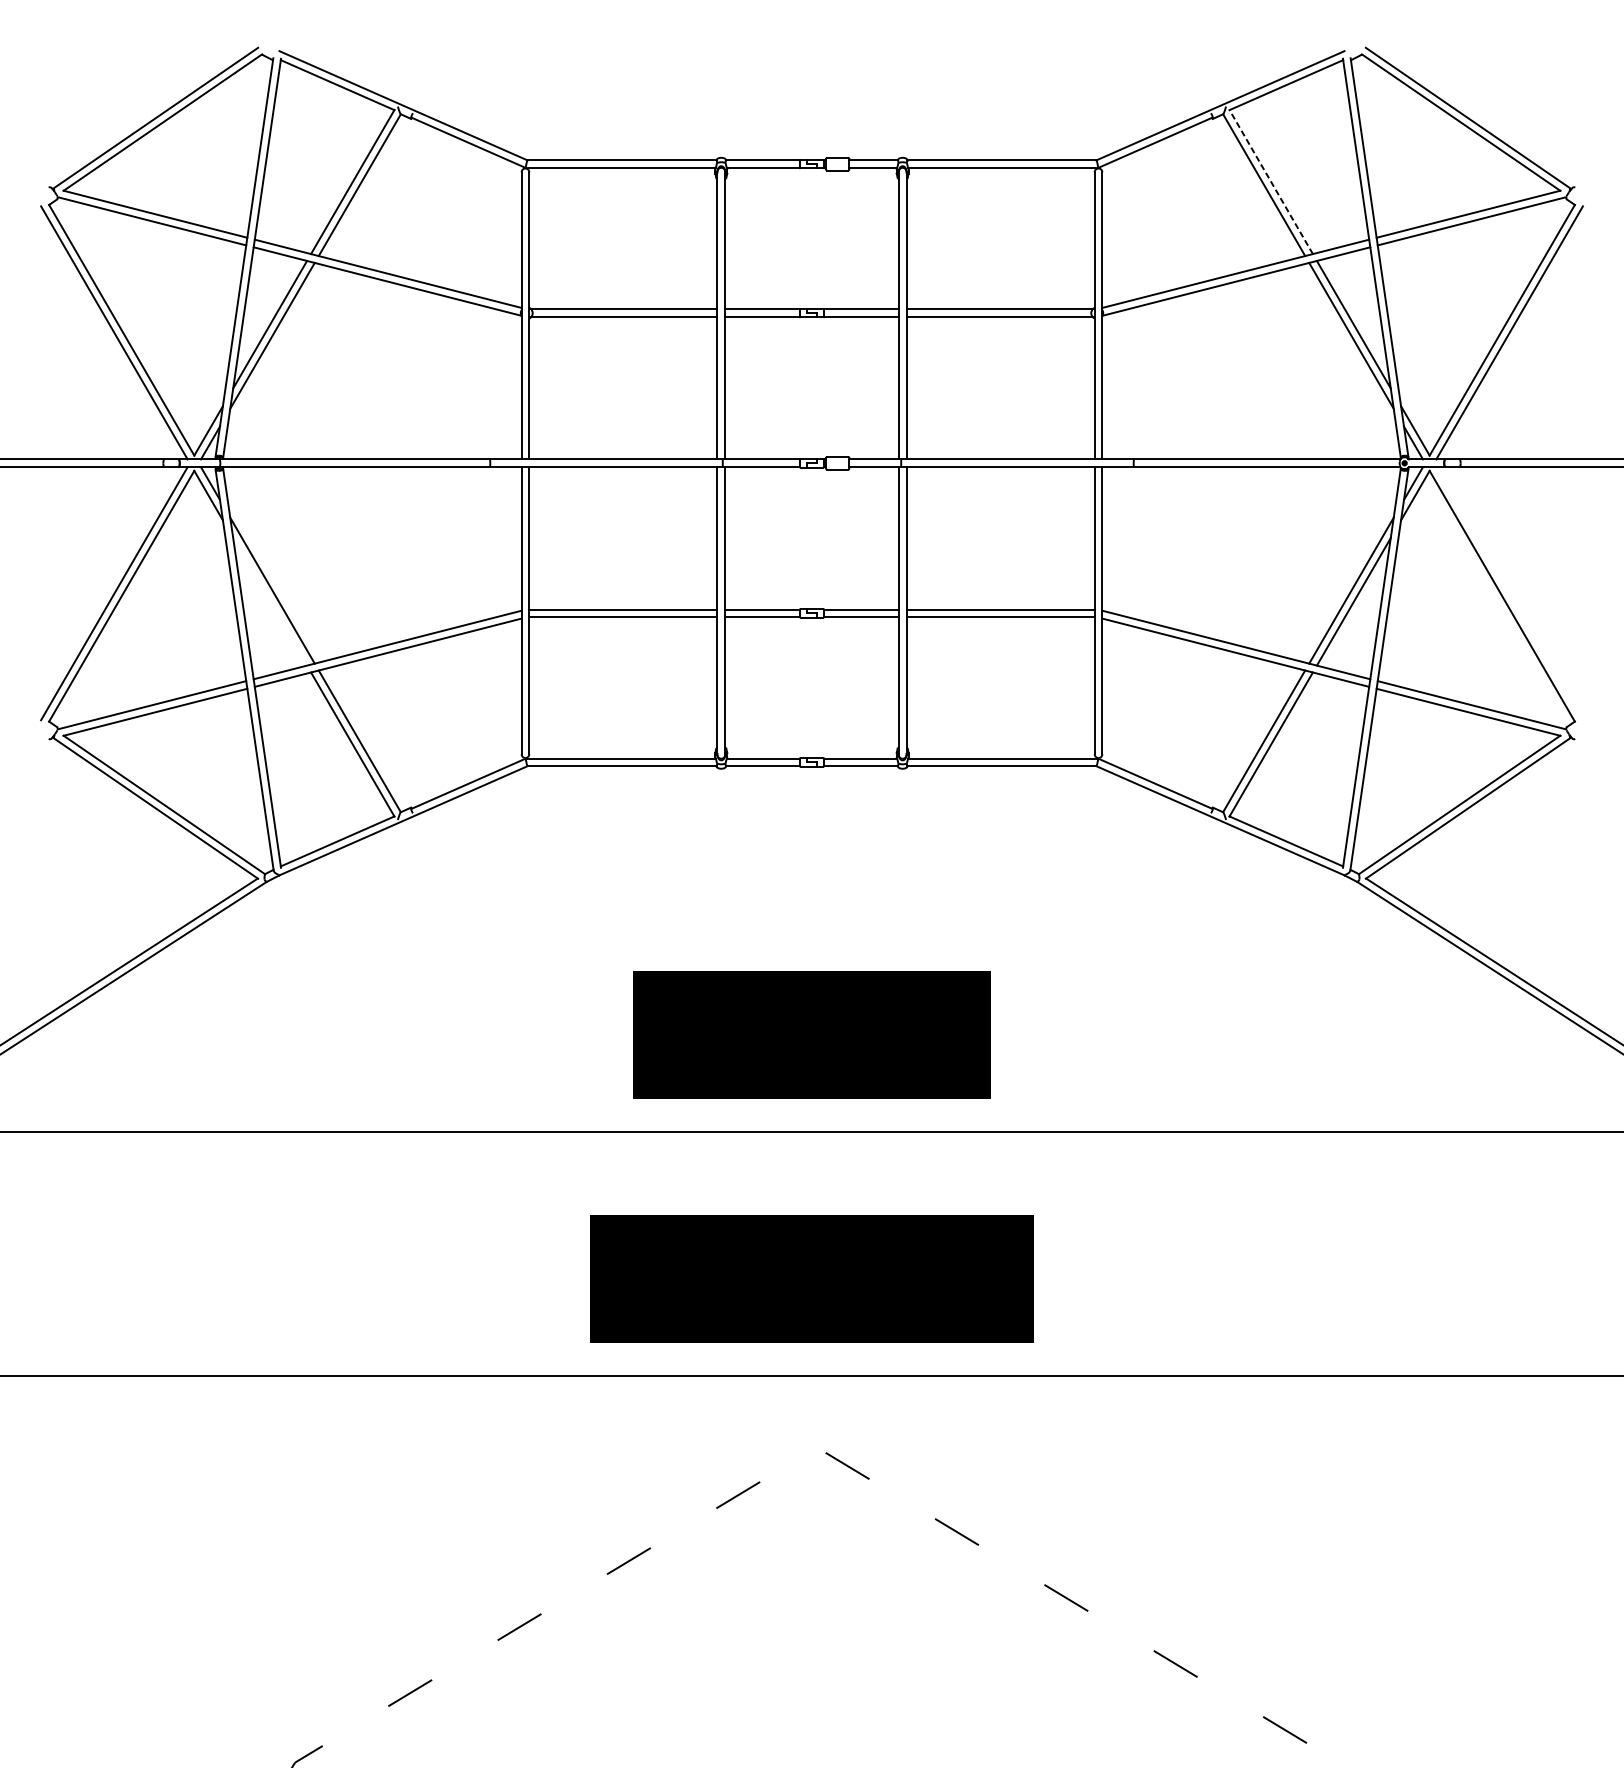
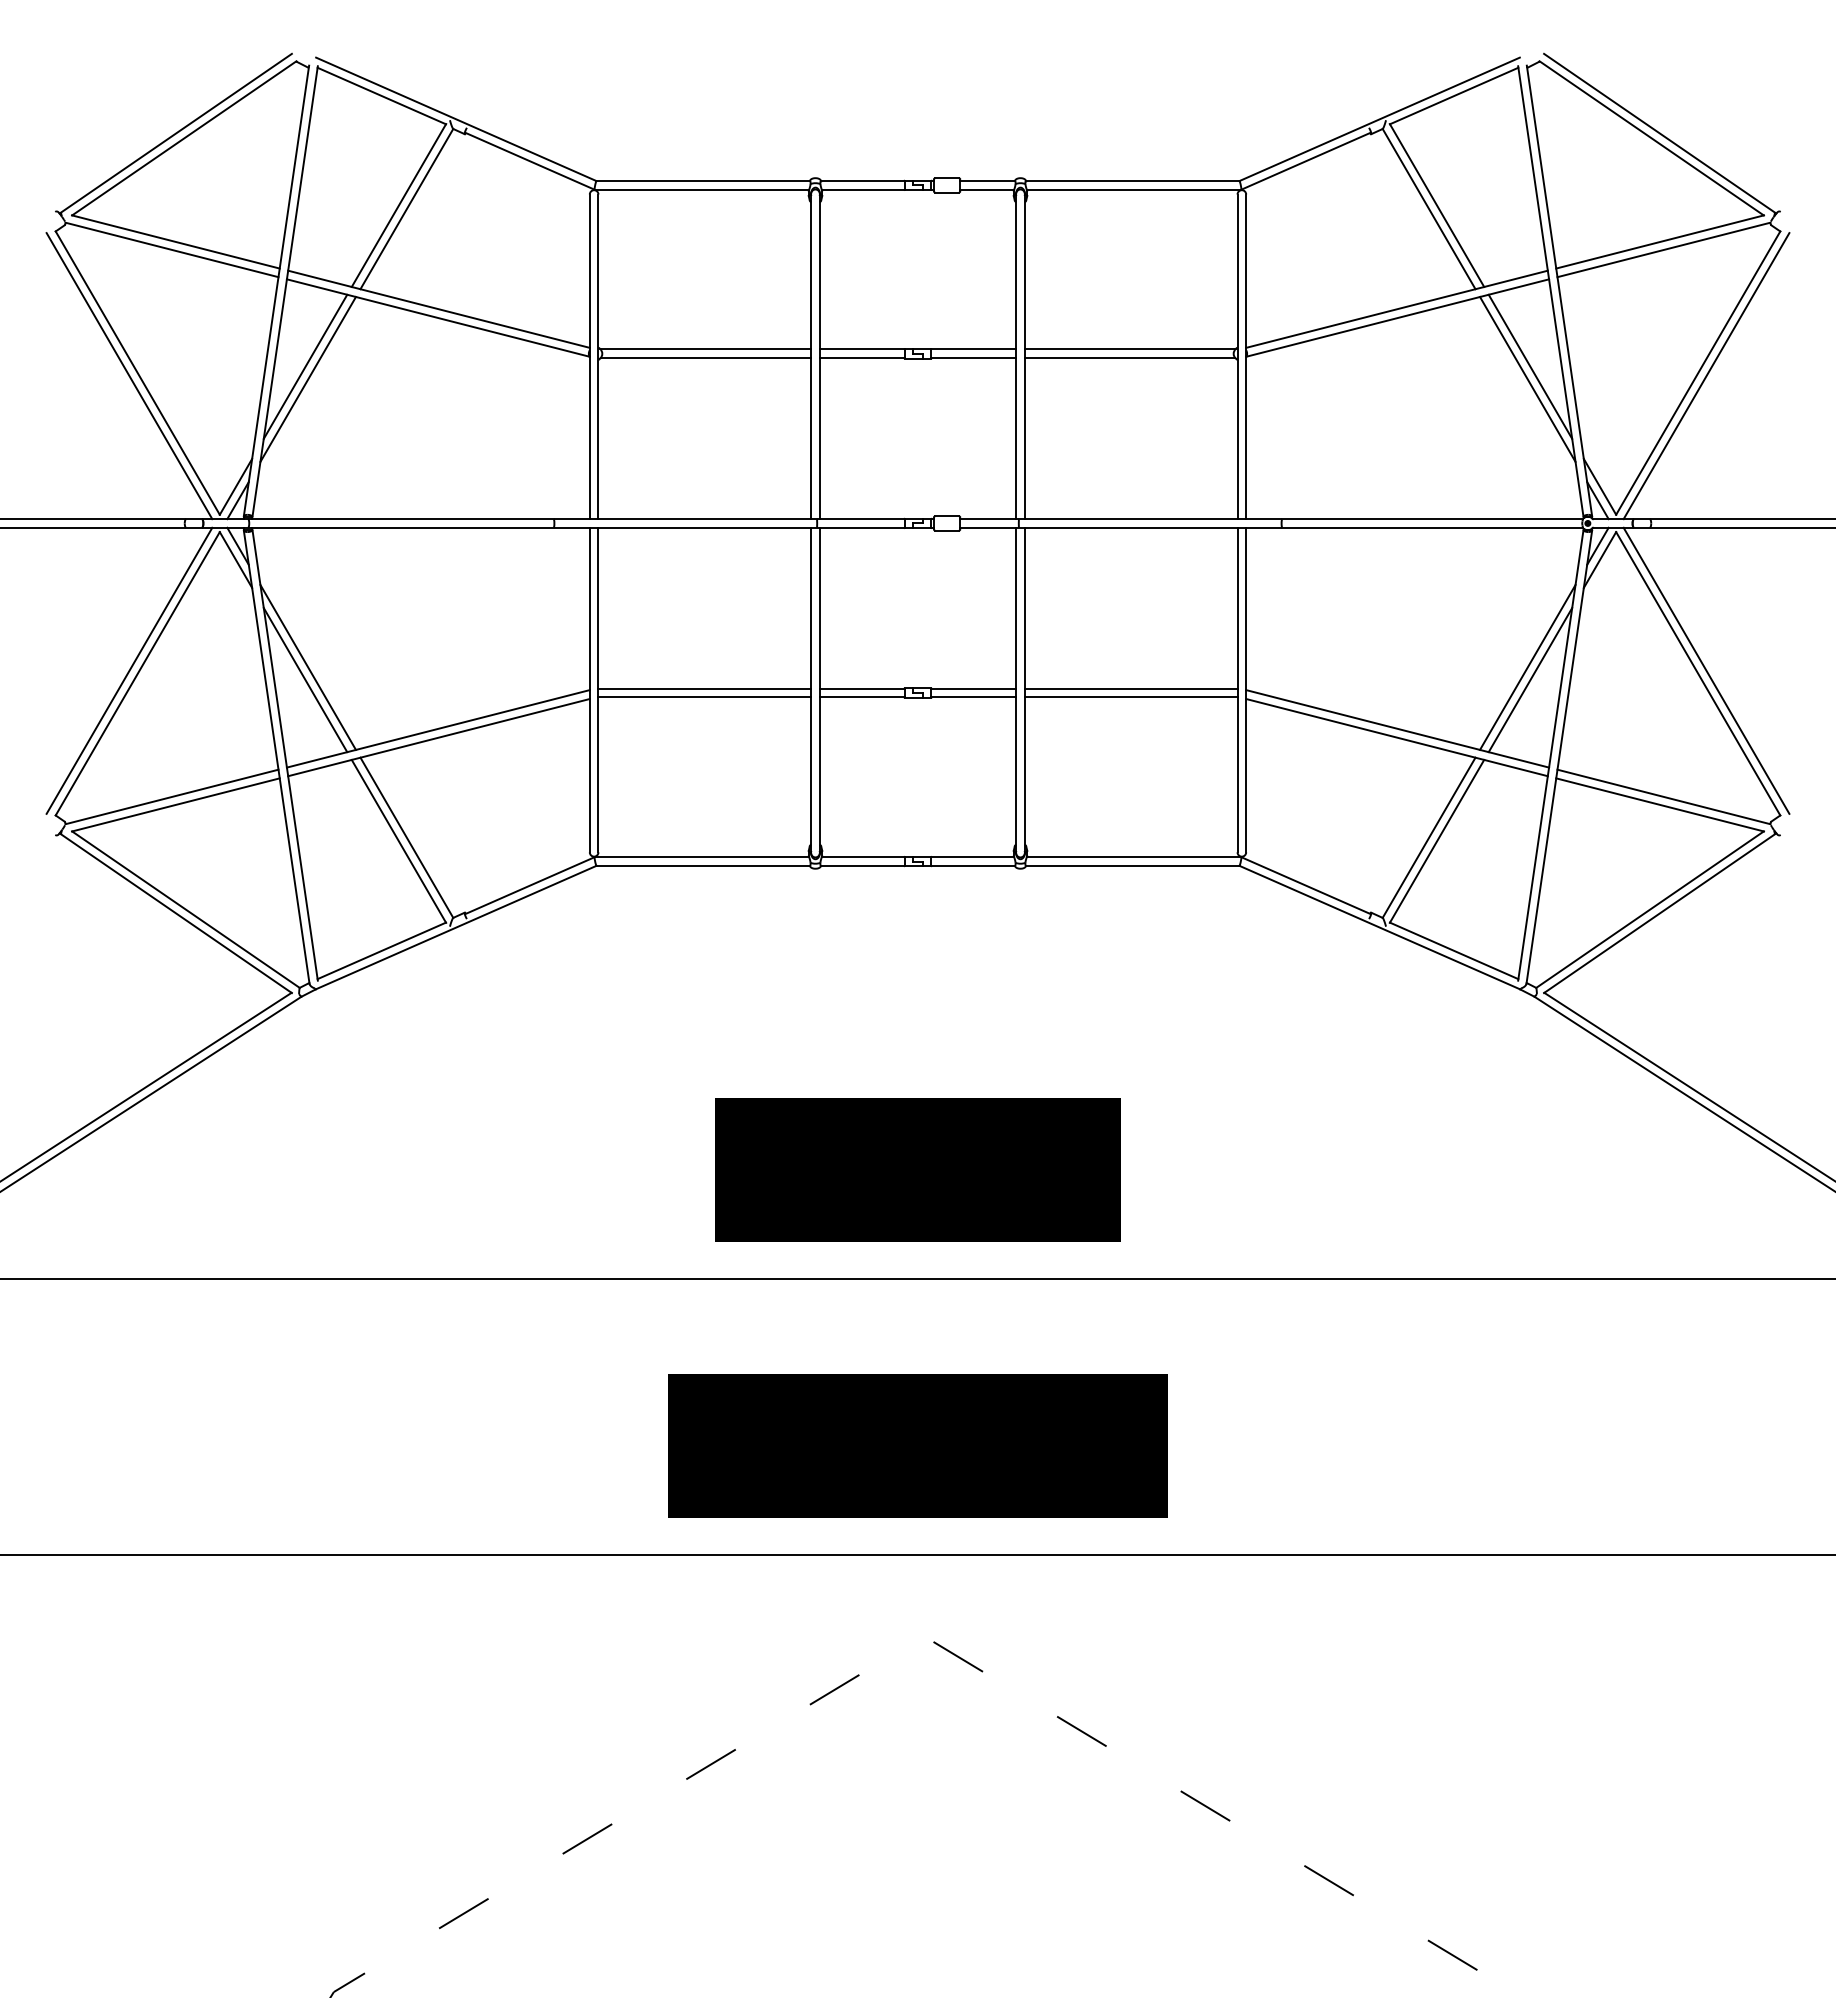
line: (1270, 181) -> (1436, 205), dashed -> solid
line: (1509, 593) -> (1706, 670), added
line: (270, 602) -> (305, 680), added

